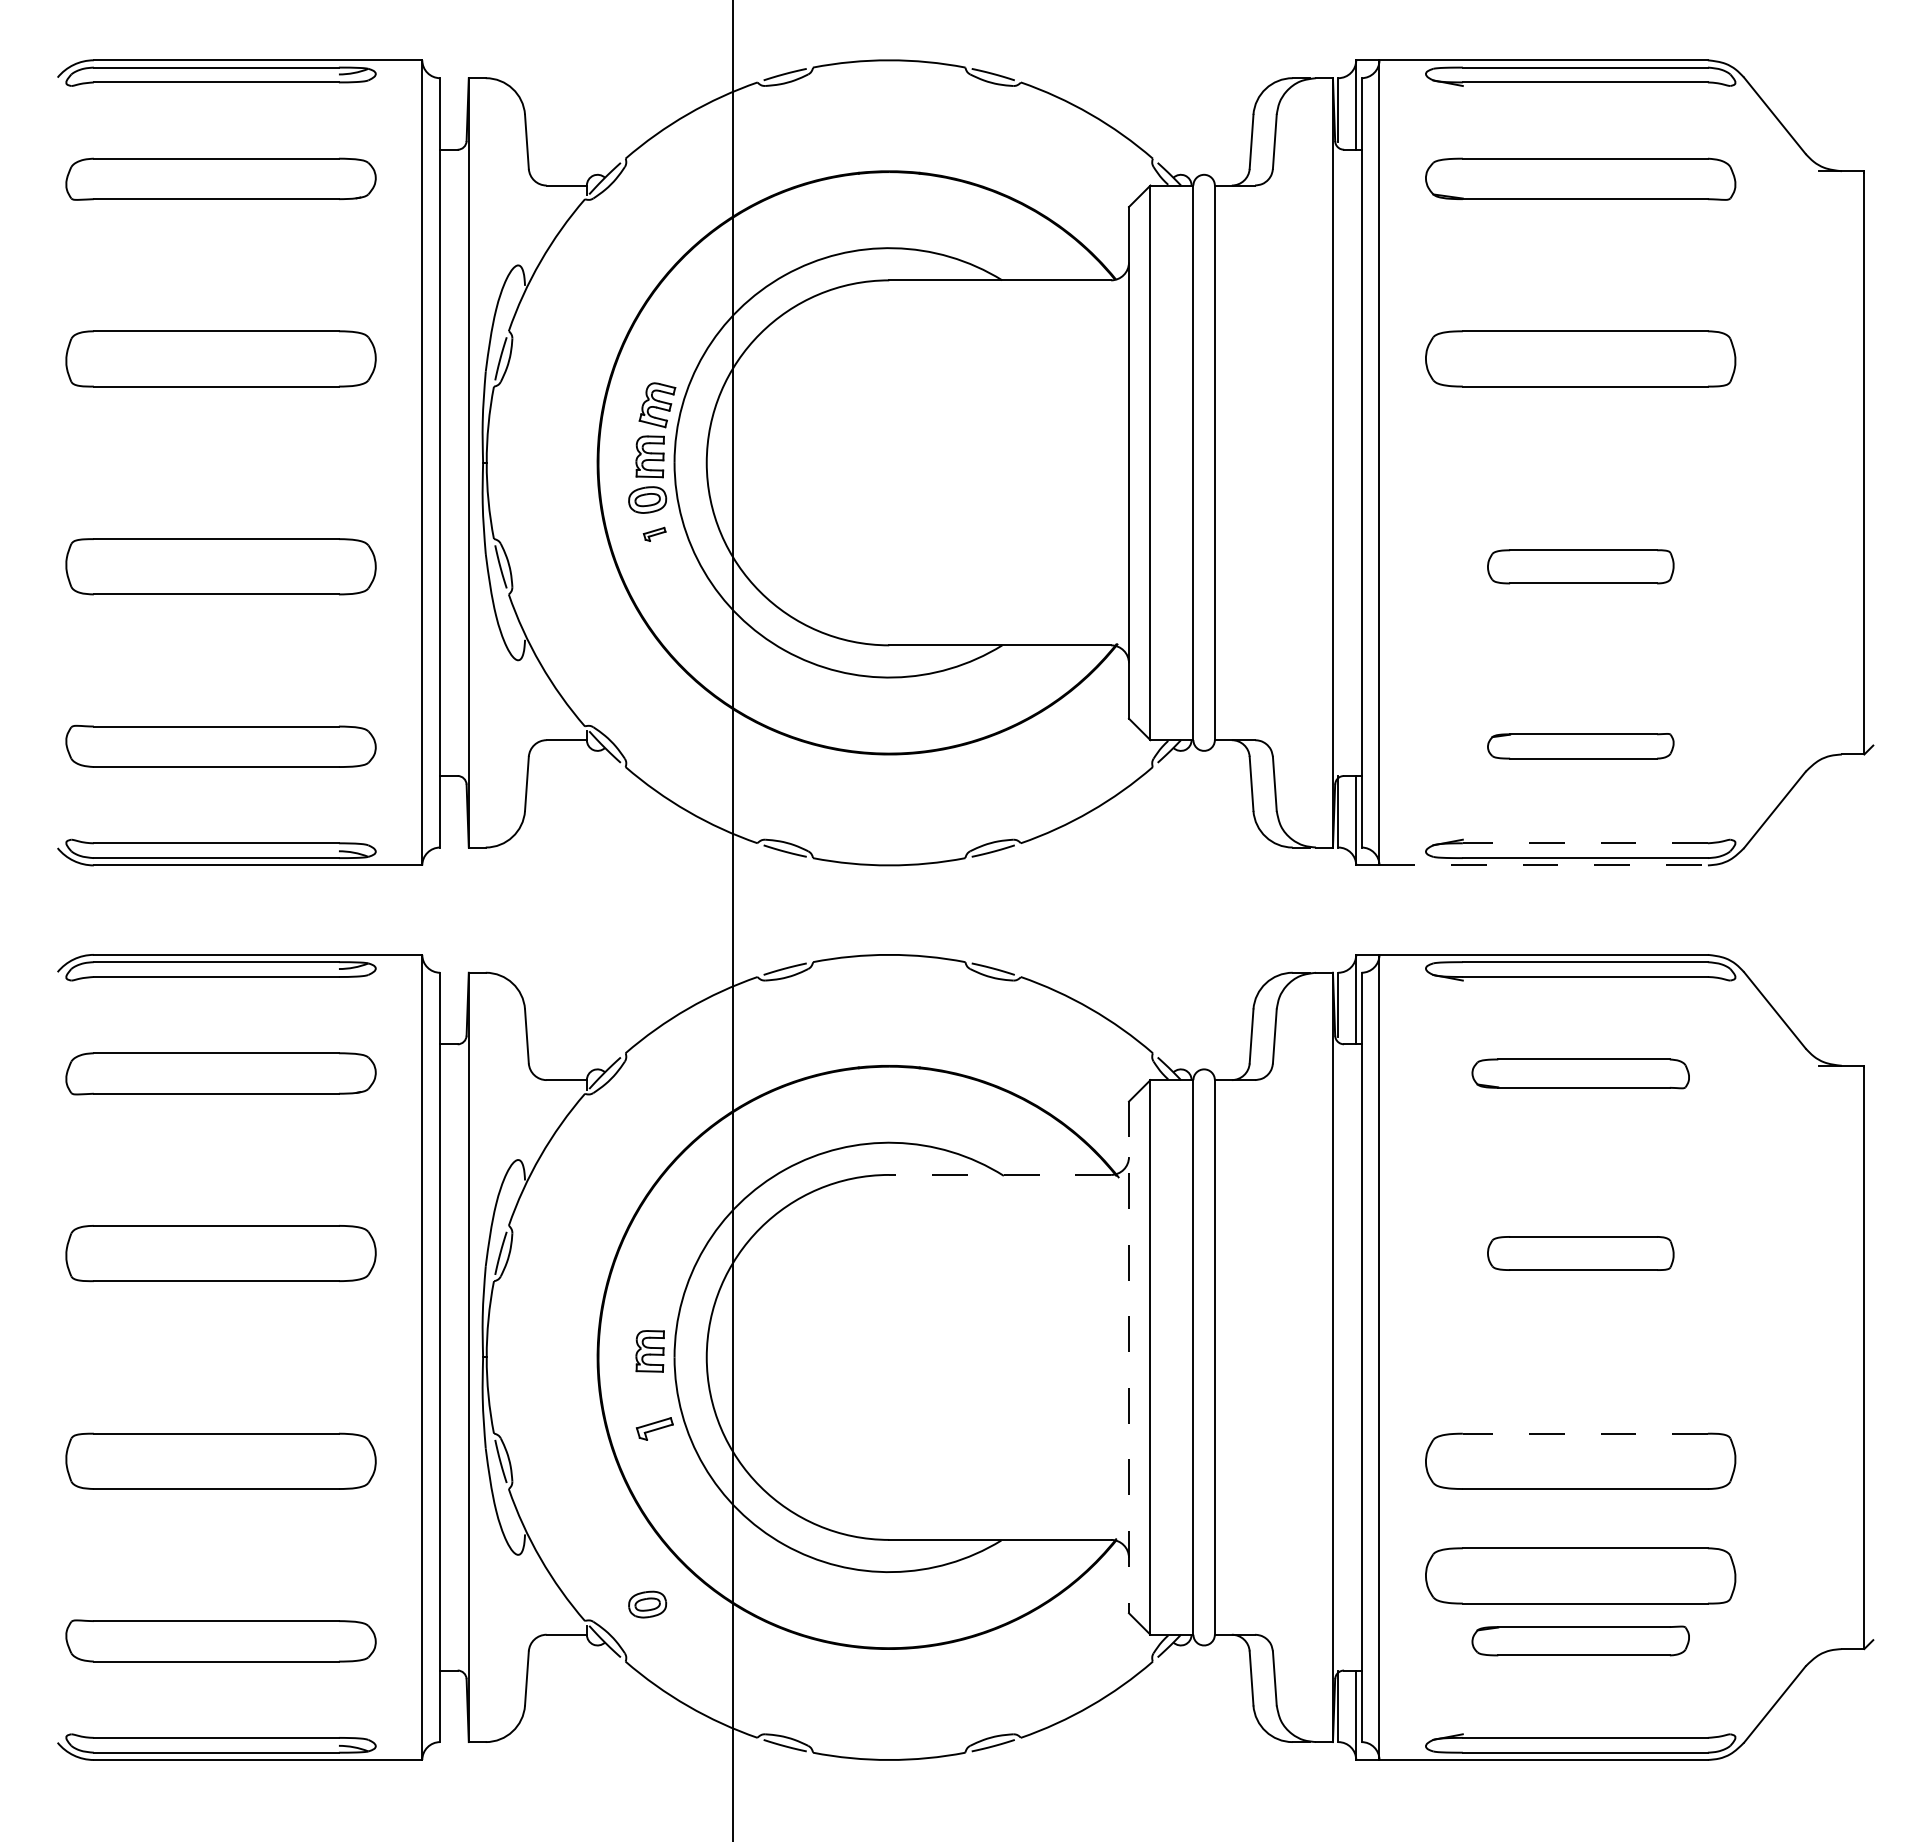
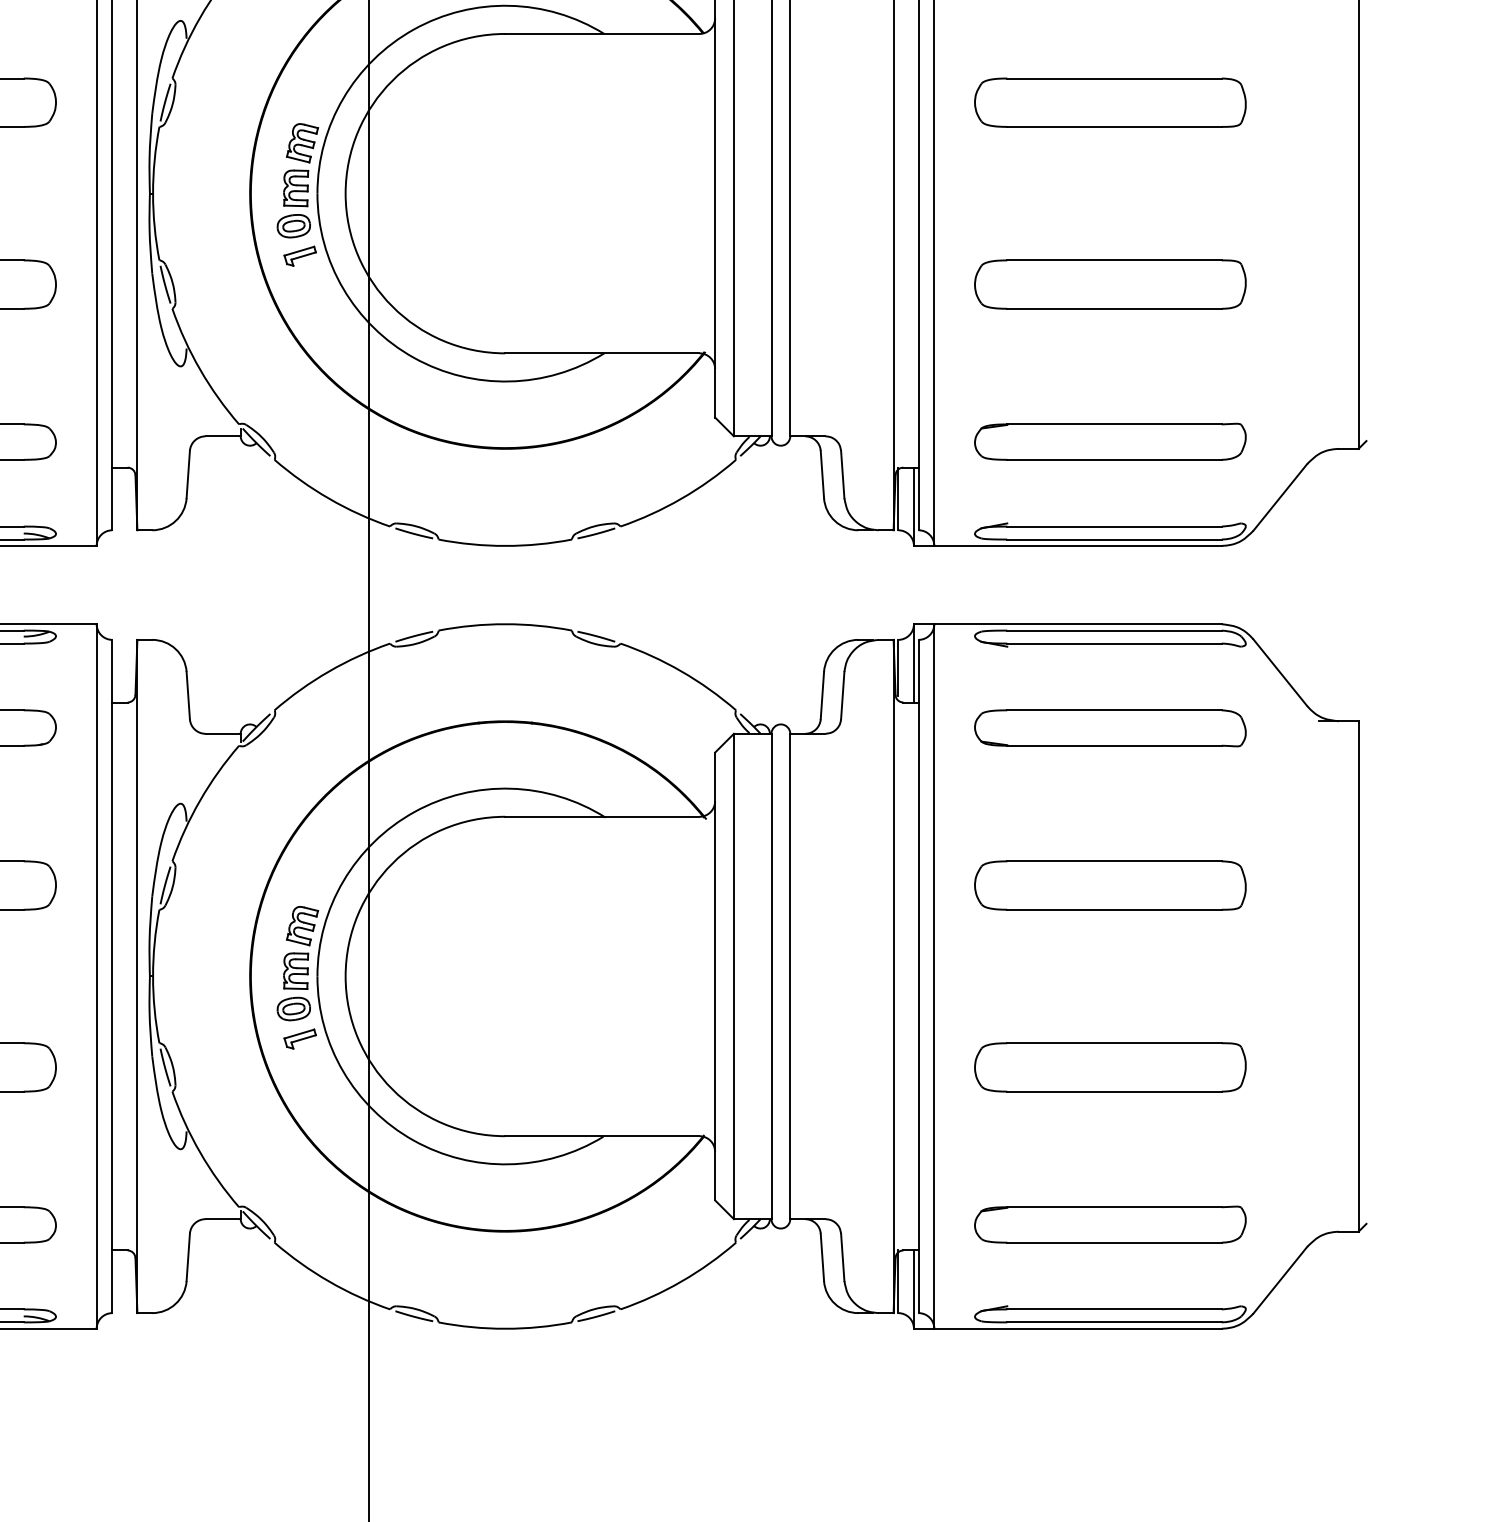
part: (654, 534) -> (299, 256), size x1.67
part: (1580, 566) -> (1110, 284), size x1.67
part: (1580, 745) -> (1110, 440), size x1.67
line: (1585, 843) -> (1114, 526), dashed -> solid
line: (1544, 865) -> (1078, 546), dashed -> solid
part: (1580, 1073) -> (1110, 728), size x1.43
line: (1000, 1174) -> (602, 816), dashed -> solid
part: (1580, 1253) -> (1110, 885), size x1.67
part: (657, 1299) -> (302, 925), added
line: (1129, 1357) -> (715, 976), dashed -> solid
line: (1585, 1433) -> (1114, 1043), dashed -> solid
part: (1580, 1575) -> (1110, 1167), removed
part: (647, 1604) -> (293, 1008), moved
part: (1580, 1640) -> (1110, 1224), size x1.43

